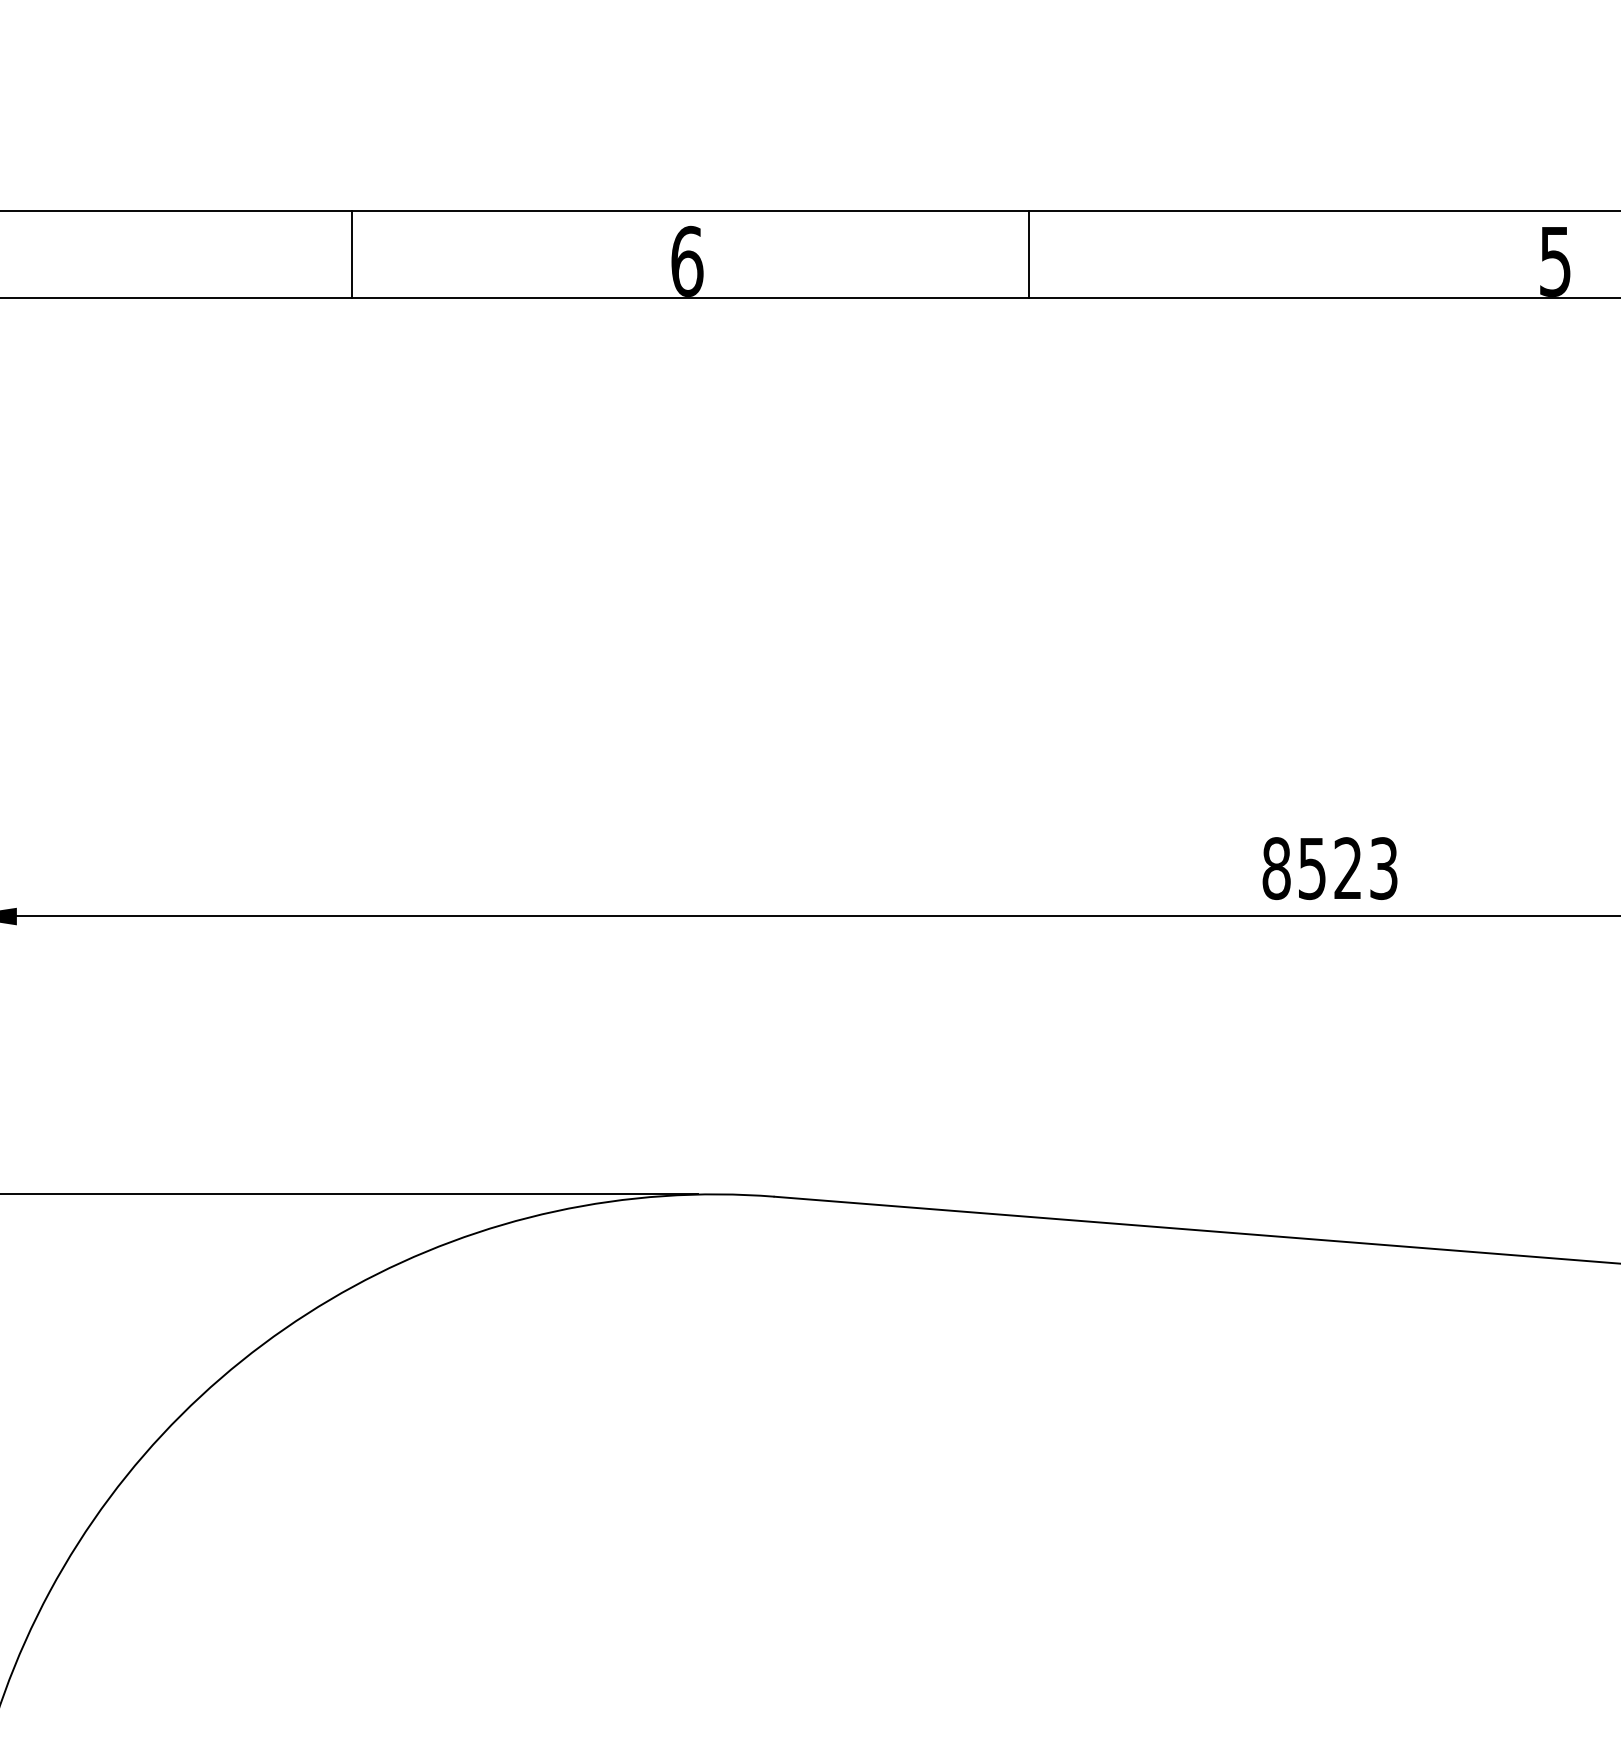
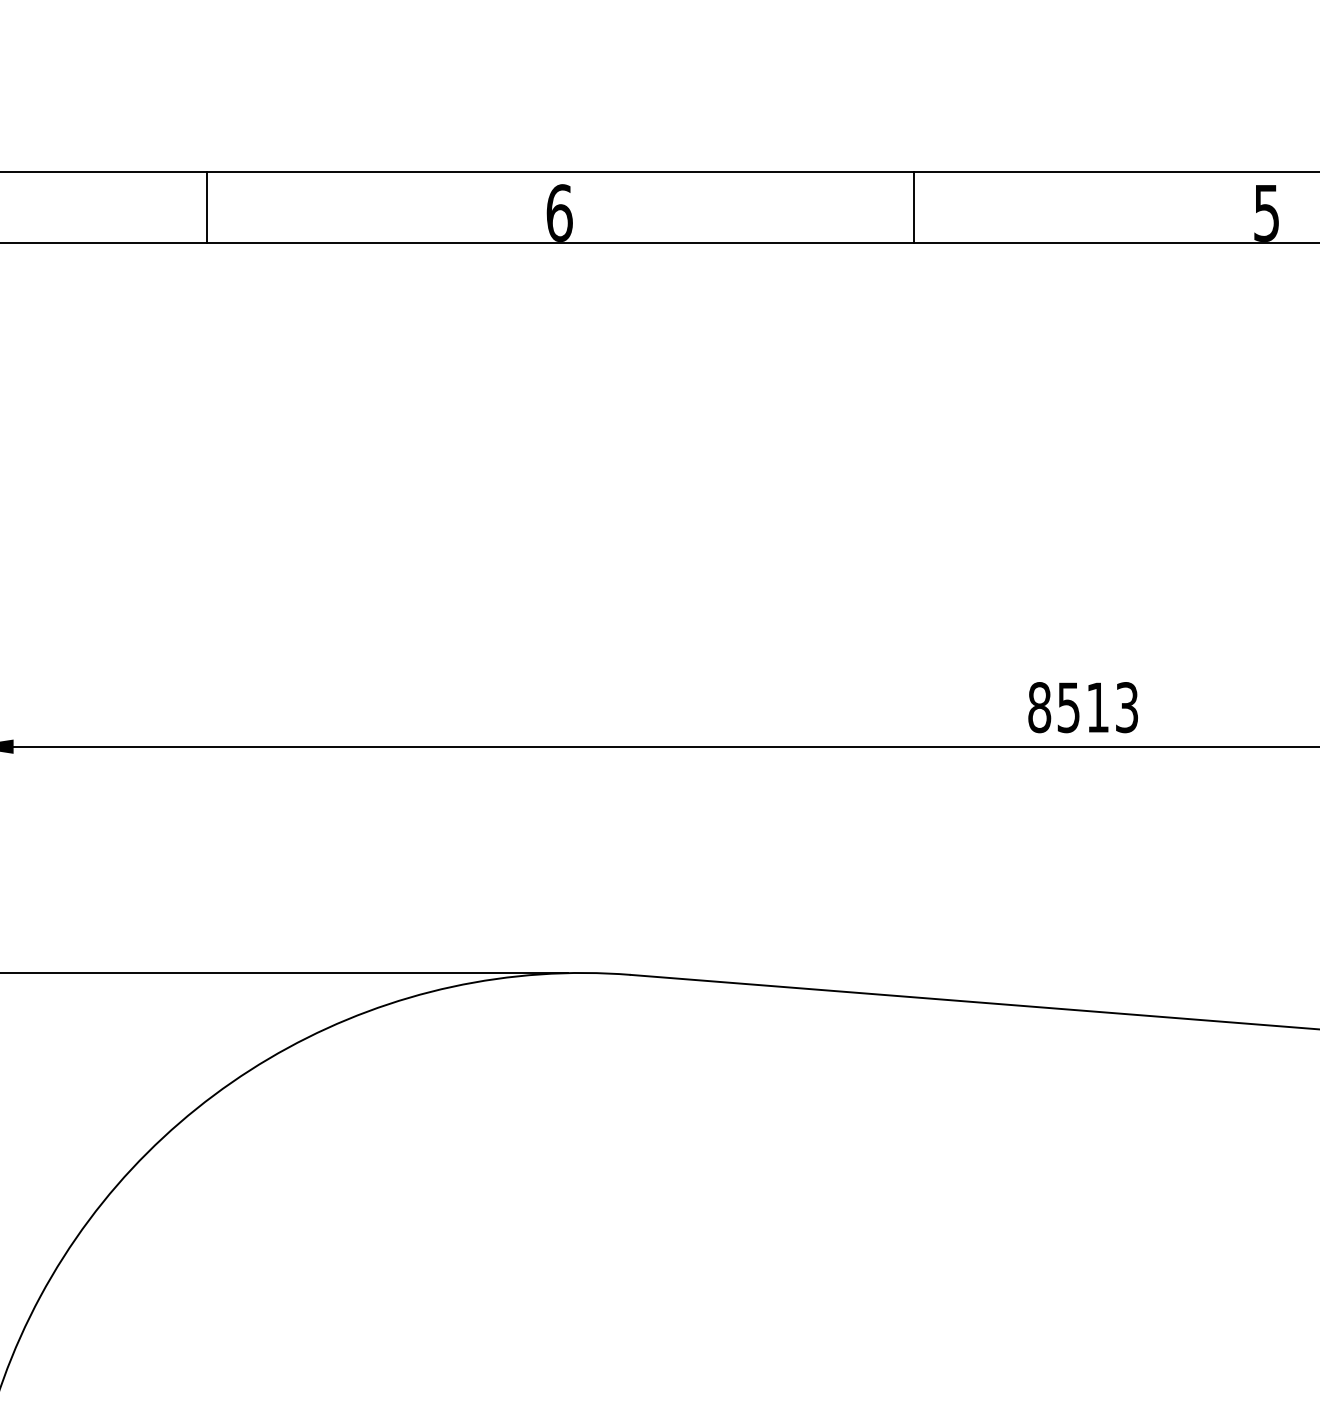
line: (351, 253) -> (206, 206), moved
line: (1029, 253) -> (914, 206), moved
text: (1347, 867) -> (1097, 706), 8523 -> 8513

